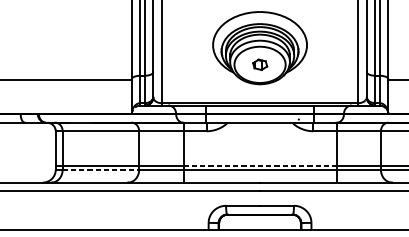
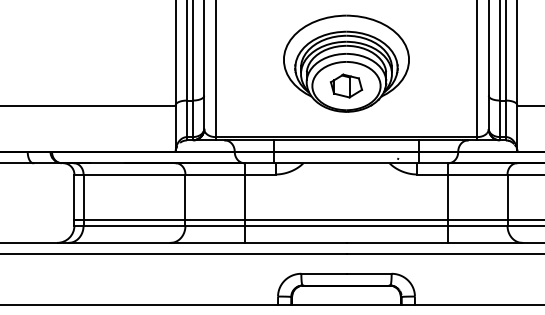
part: (260, 64) -> (346, 85), size x1.67
line: (260, 165) -> (346, 220), dashed -> solid
line: (100, 169) -> (134, 225), dashed -> solid

